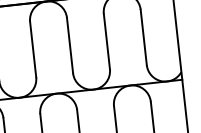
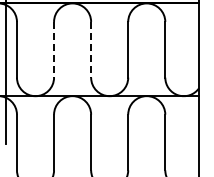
line: (70, 45) -> (91, 49), solid -> dashed
line: (33, 49) -> (54, 49), solid -> dashed

